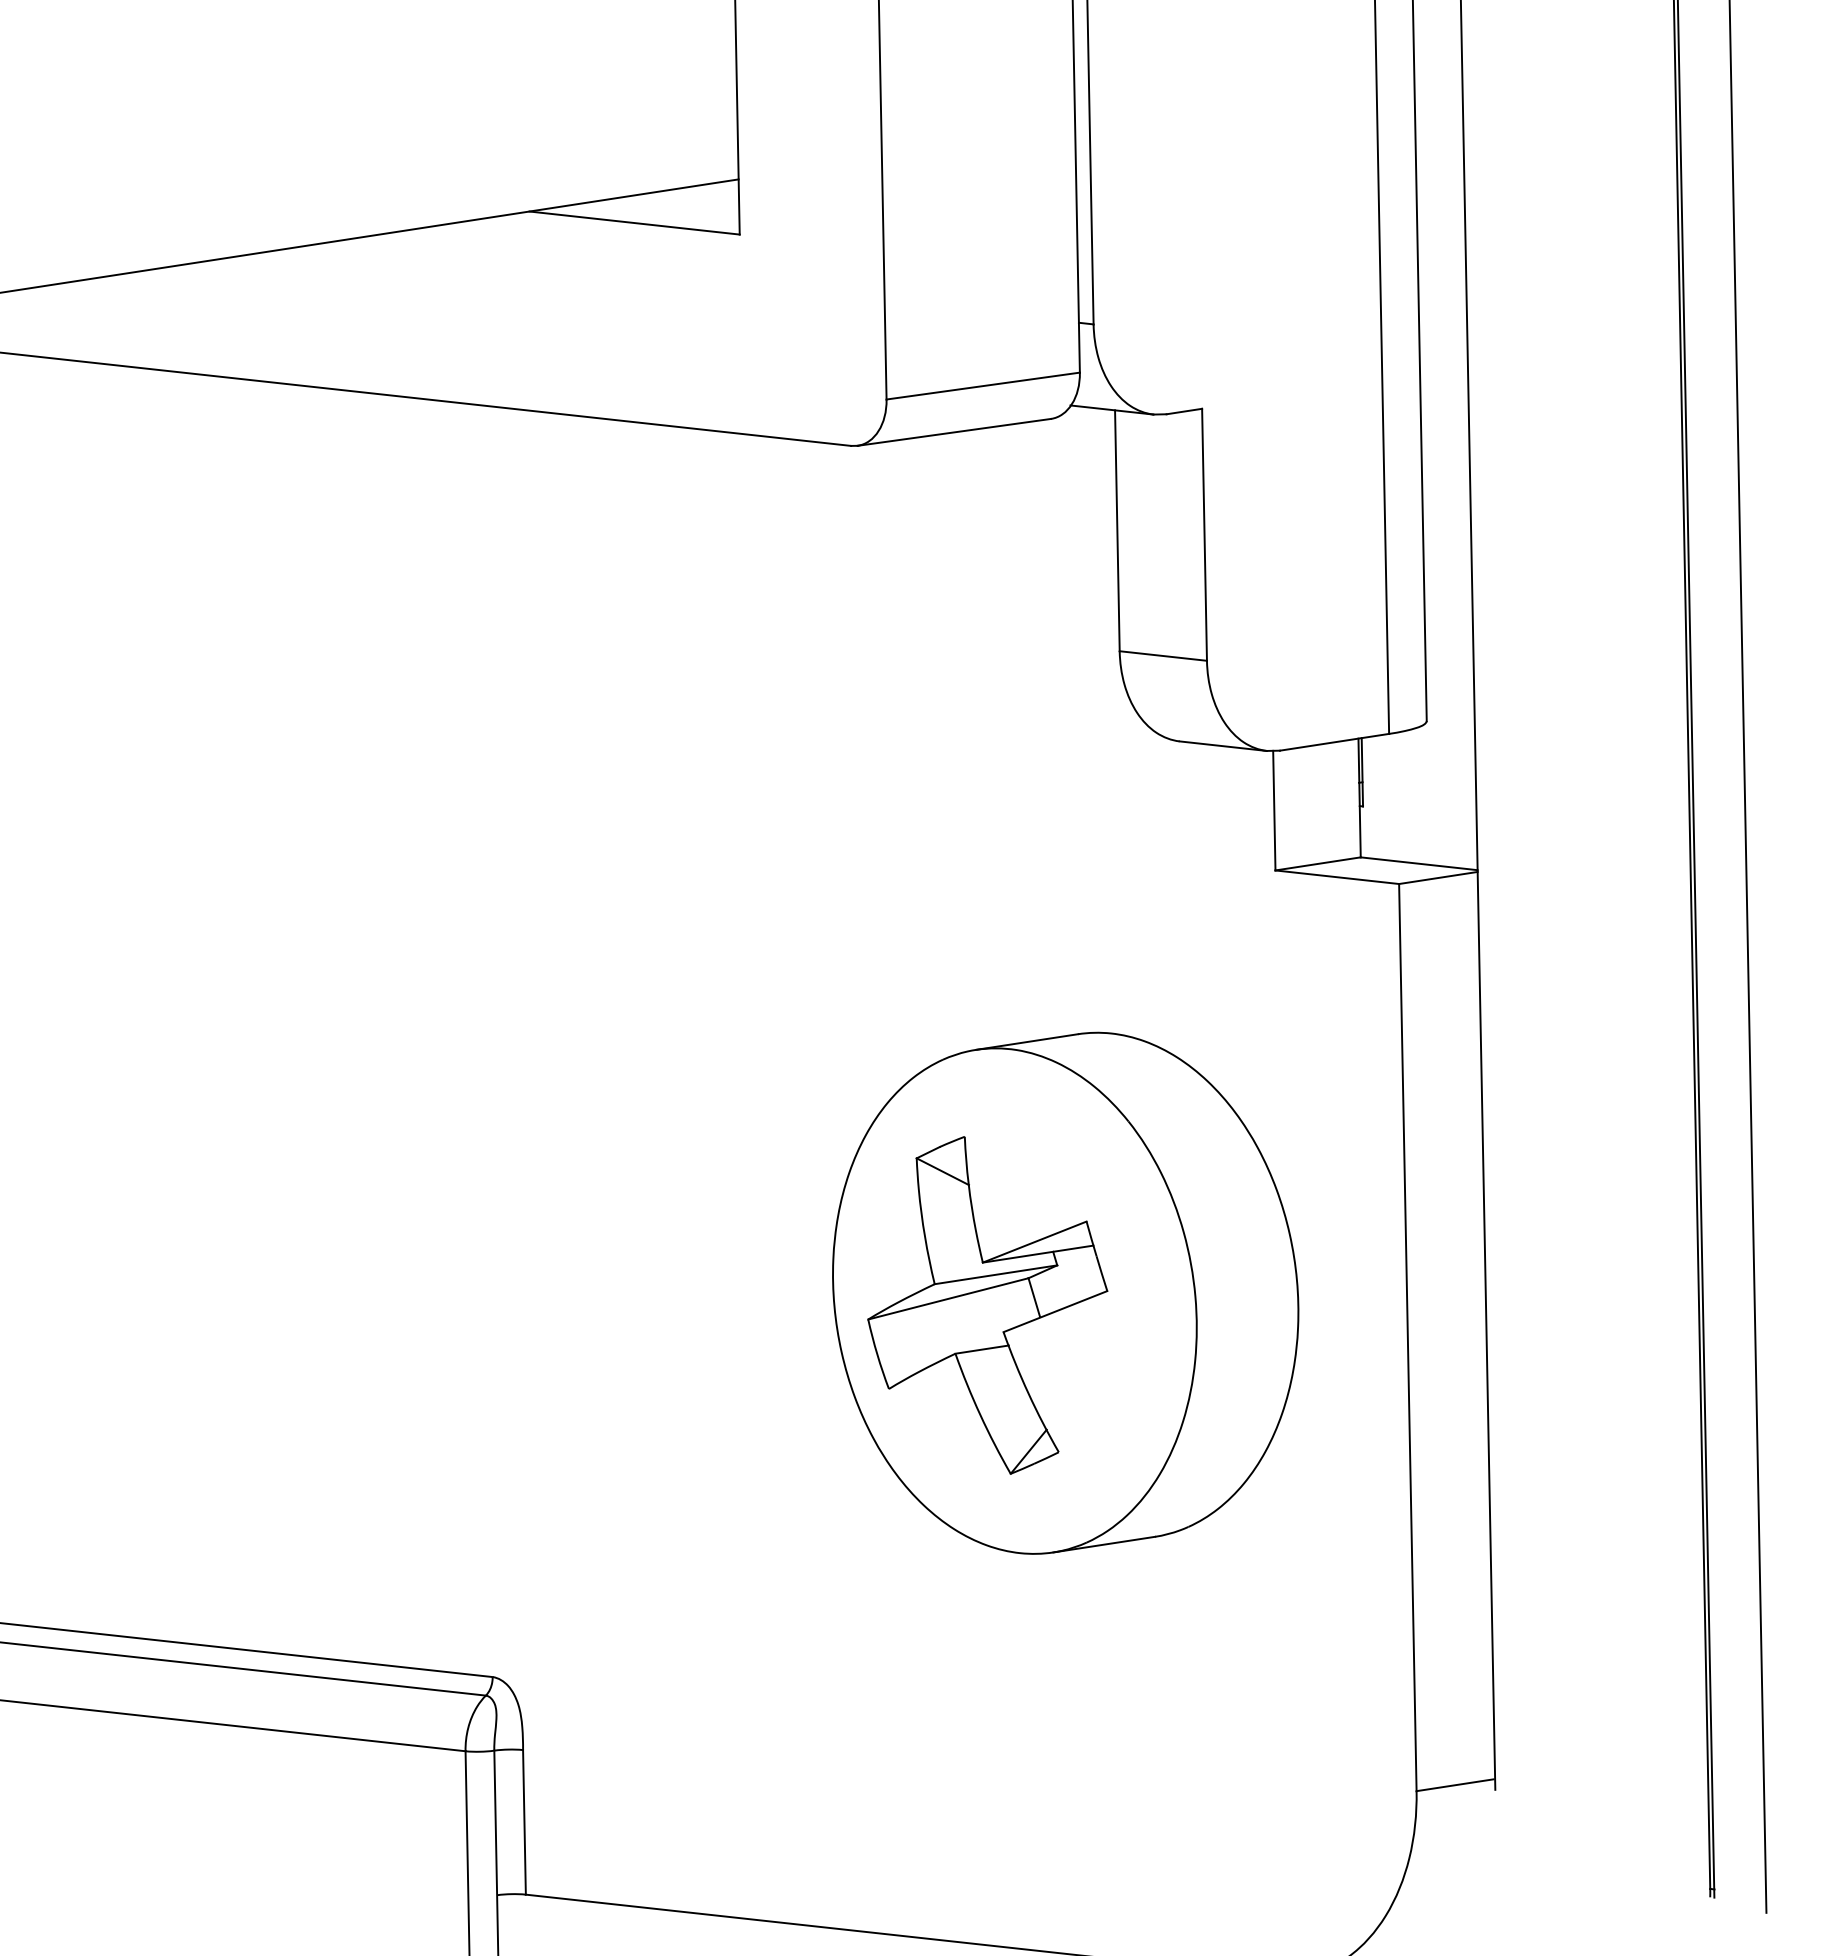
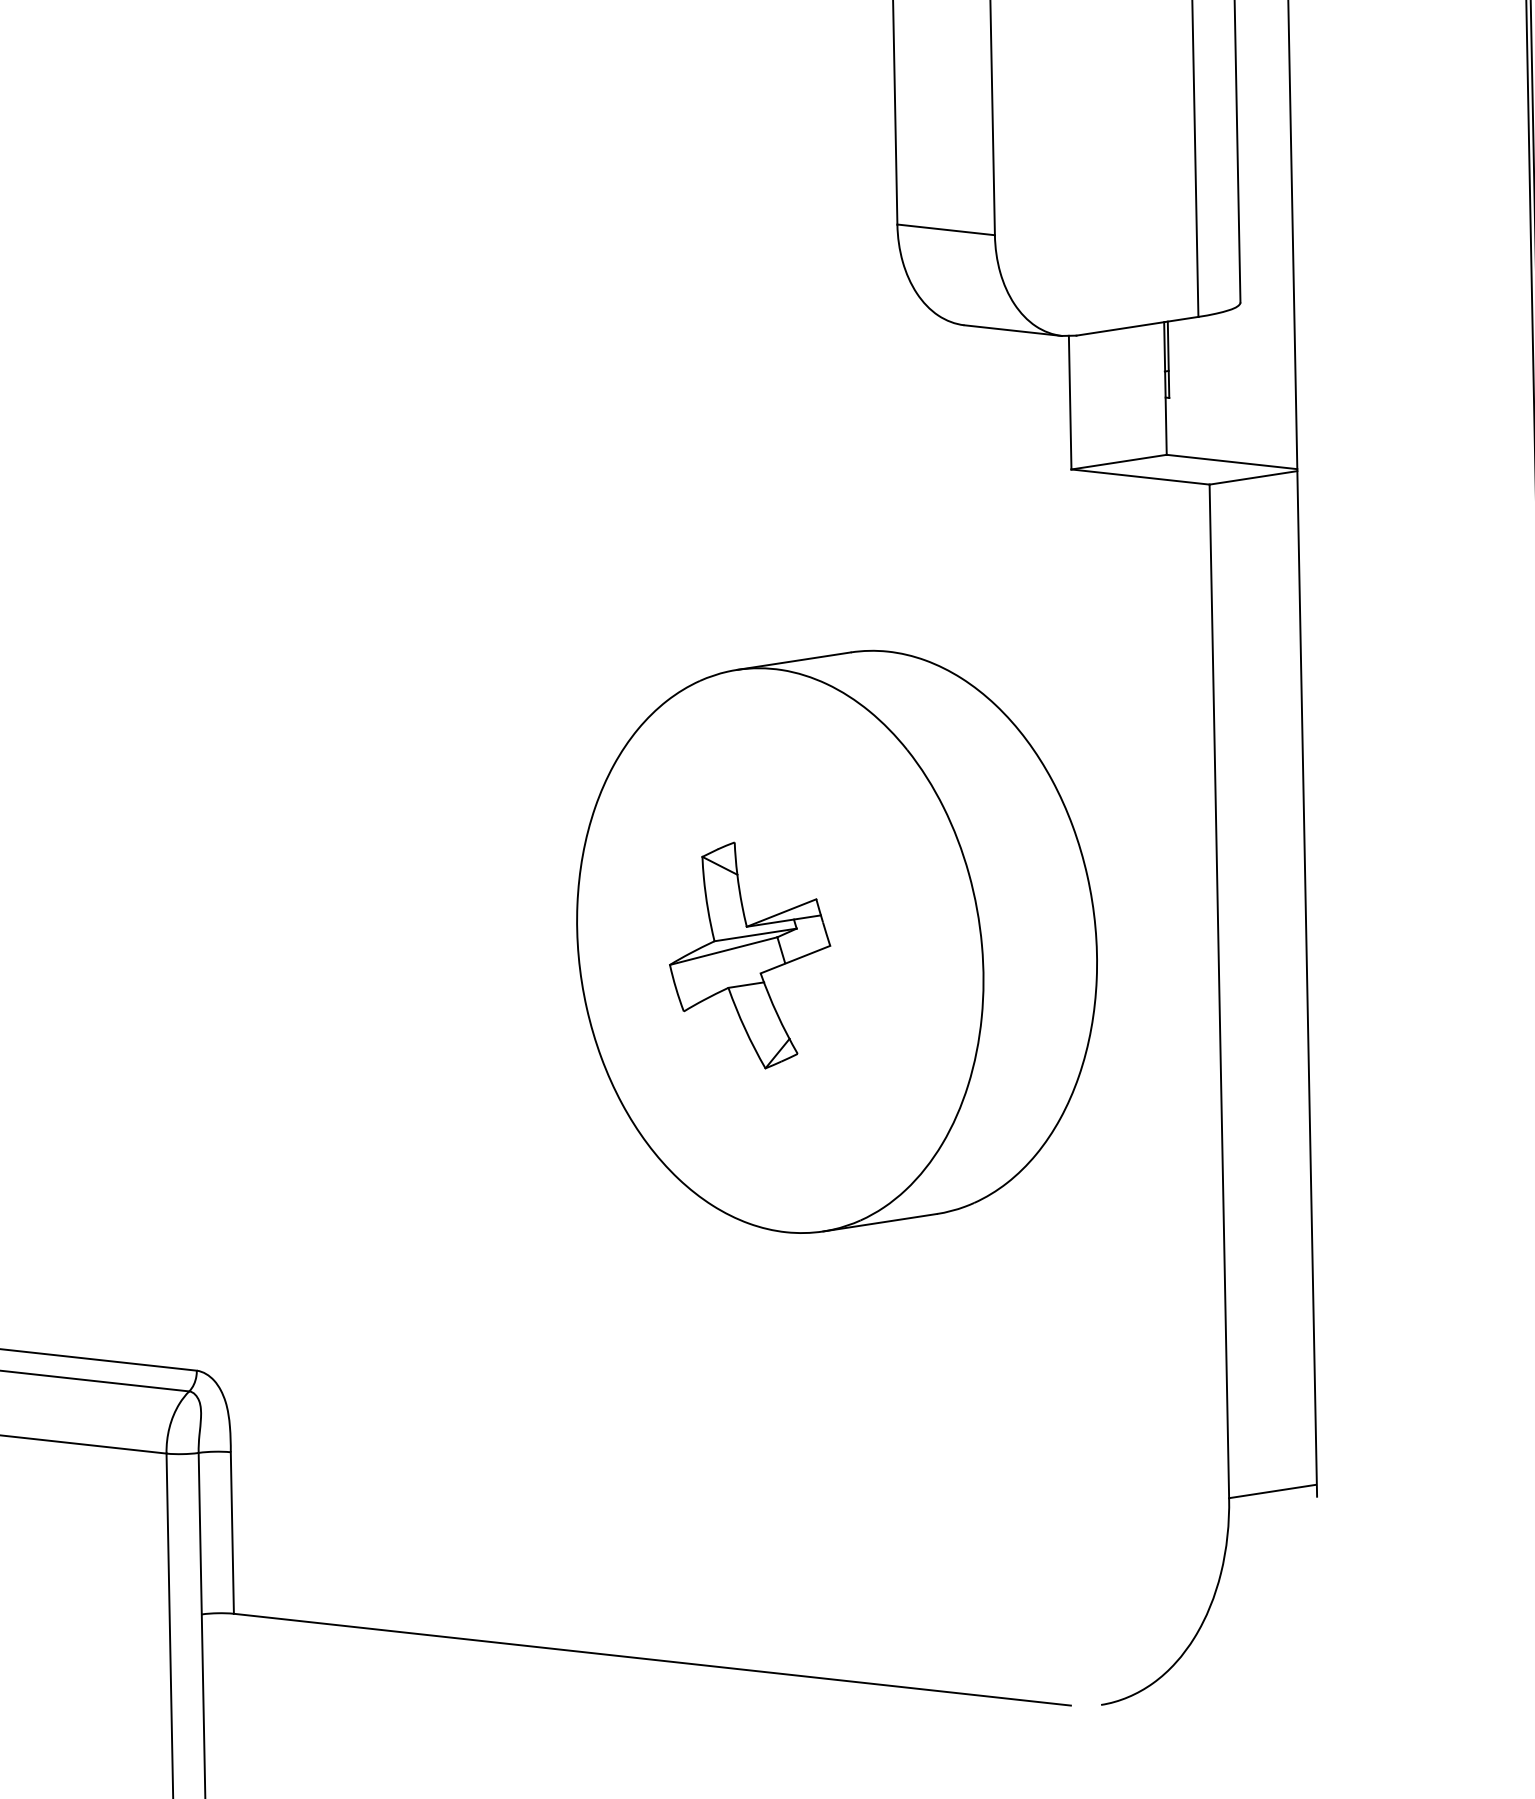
part: (987, 1305) -> (749, 955), size x0.6

